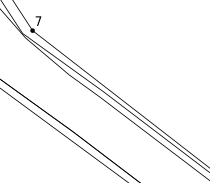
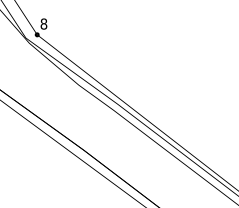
text: (38, 20) -> (43, 23), 7 -> 8

